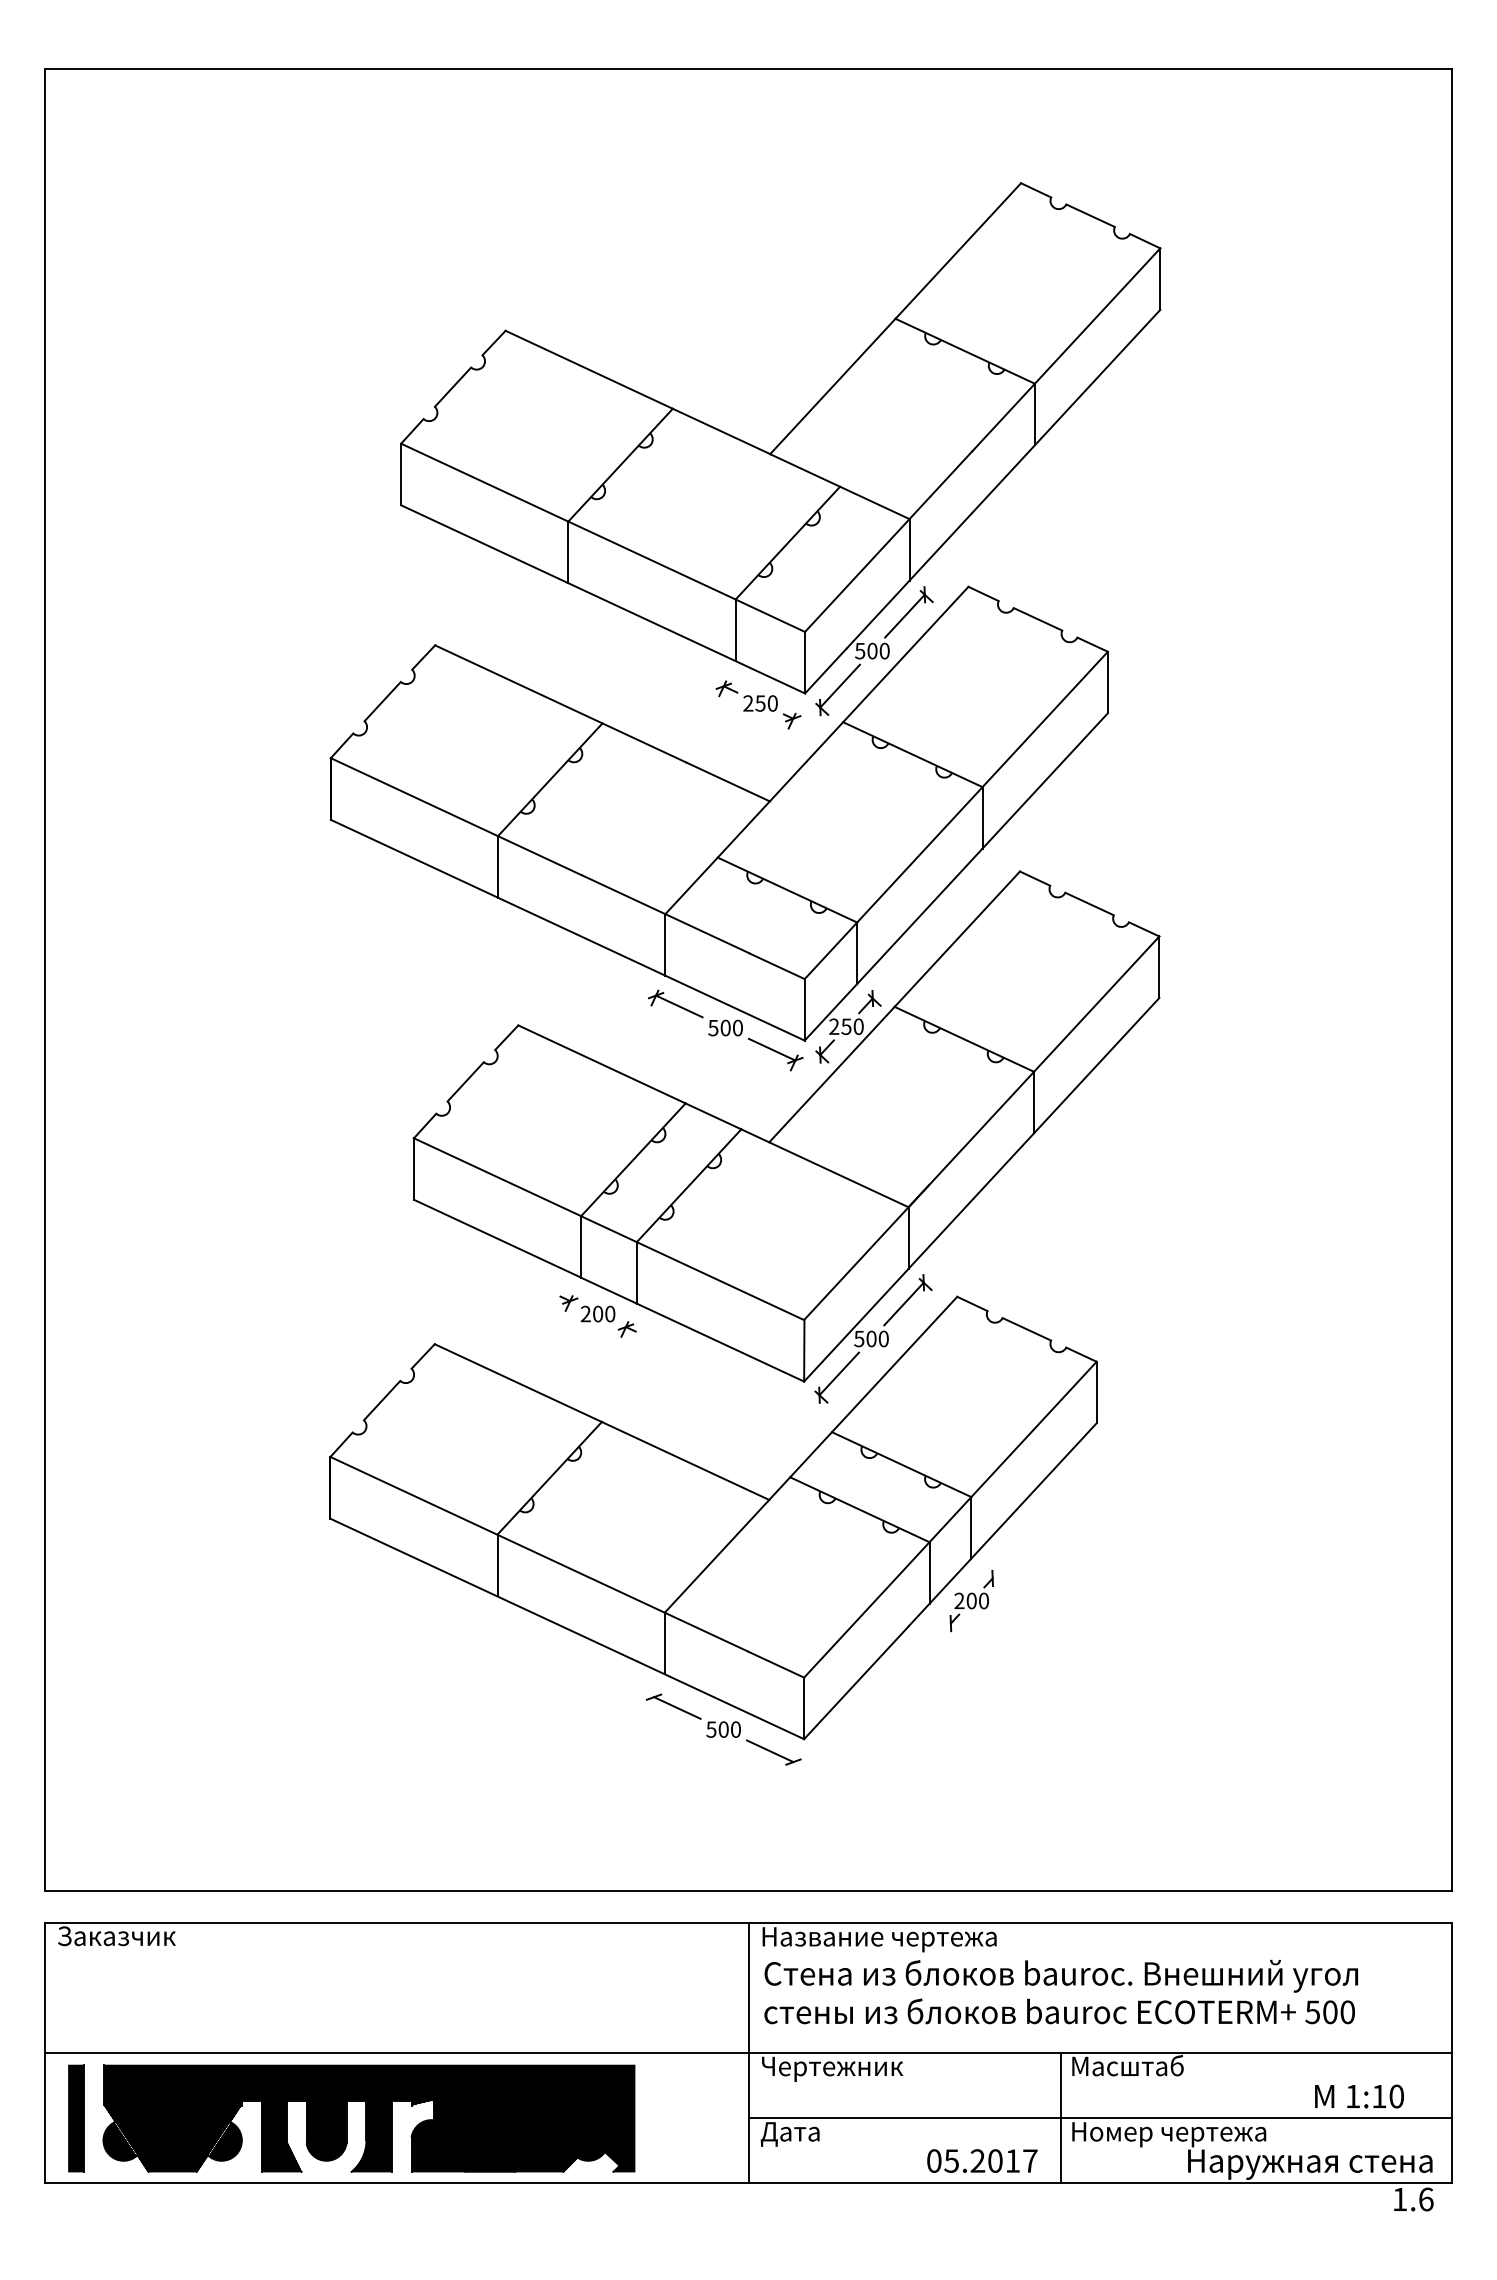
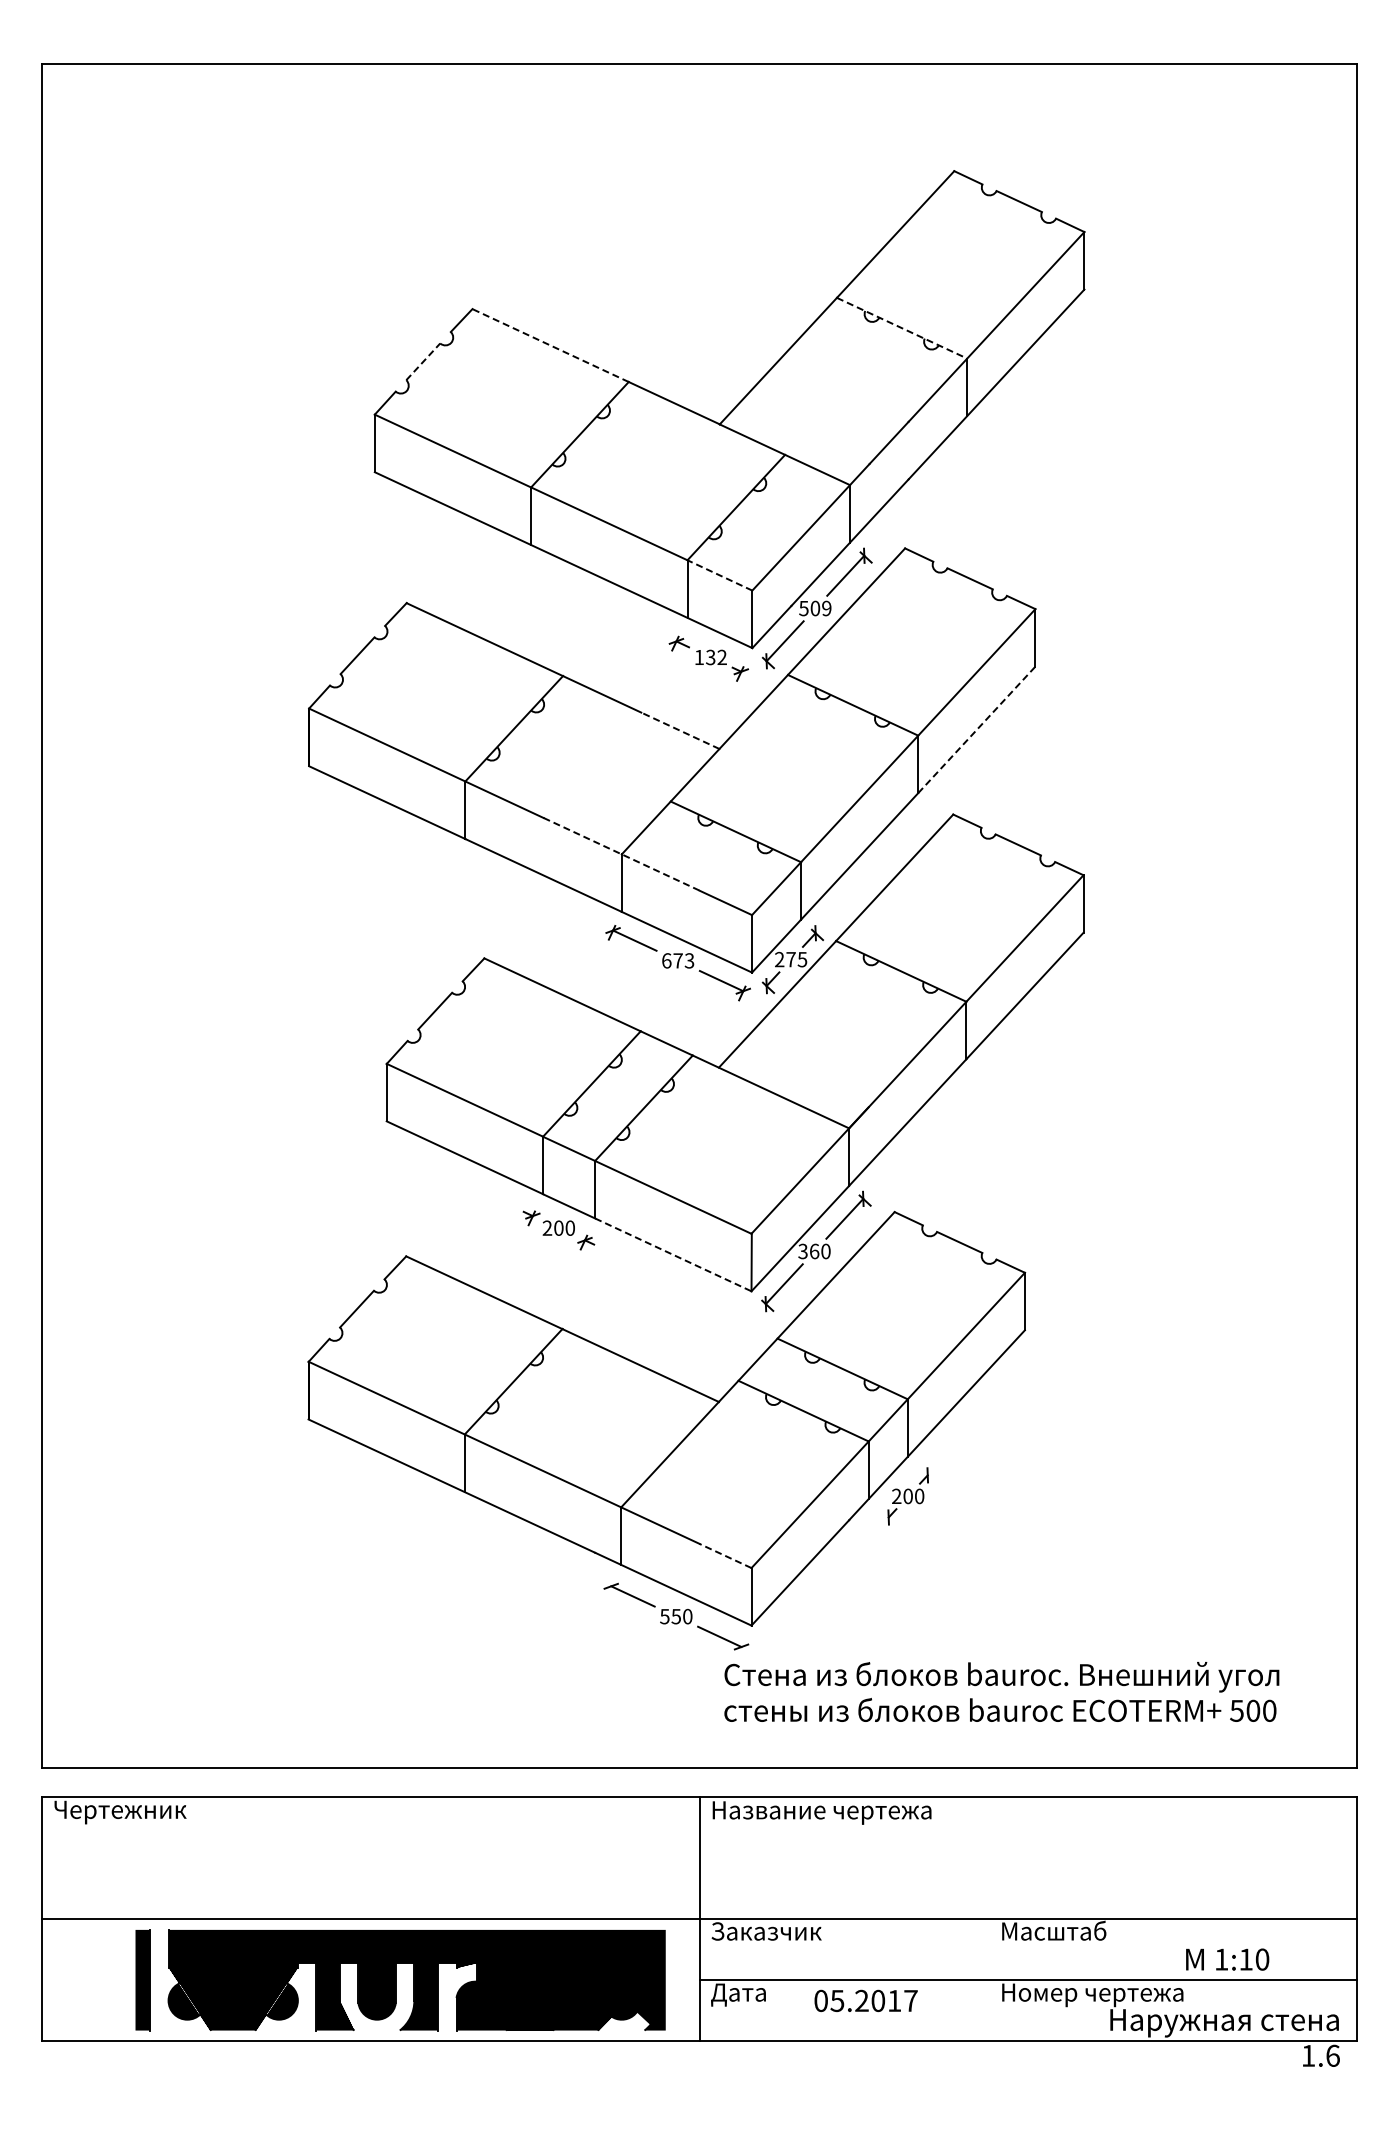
line: (965, 351) -> (902, 328), solid -> dashed
line: (589, 369) -> (550, 345), solid -> dashed
line: (453, 386) -> (423, 361), solid -> dashed
line: (769, 615) -> (719, 575), solid -> dashed
text: (884, 651) -> (826, 608), 500 -> 509
text: (760, 703) -> (710, 657), 250 -> 132
line: (1045, 780) -> (977, 729), solid -> dashed
line: (727, 781) -> (679, 730), solid -> dashed
line: (666, 914) -> (622, 854), solid -> dashed
text: (852, 1026) -> (796, 959), 250 -> 275
text: (724, 1027) -> (677, 960), 500 -> 673
text: (865, 1338) -> (808, 1251), 500 -> 360
line: (720, 1343) -> (673, 1255), solid -> dashed
line: (776, 1664) -> (725, 1555), solid -> dashed
text: (723, 1729) -> (676, 1616), 500 -> 550
text: (129, 1939) -> (120, 1812), Заказчик -> Чертежник
text: (1060, 1991) -> (1001, 1691), moved
text: (831, 2069) -> (777, 1934), Чертежник -> Заказчик
text: (1359, 2096) -> (1227, 1959), moved
line: (1060, 2117) -> (991, 1979), removed
part: (351, 2118) -> (400, 1980), moved
text: (981, 2160) -> (865, 2000), moved

